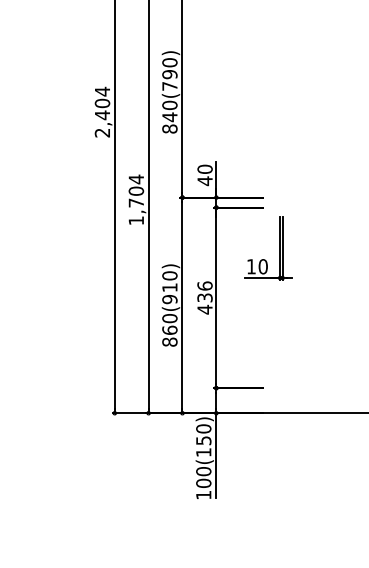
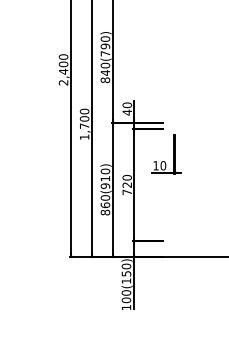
text: (102, 92) -> (63, 57), 2,404 -> 2,400
text: (136, 179) -> (84, 111), 1,704 -> 1,700
text: (203, 298) -> (126, 185), 436 -> 720

